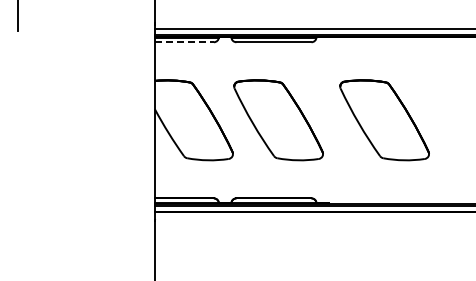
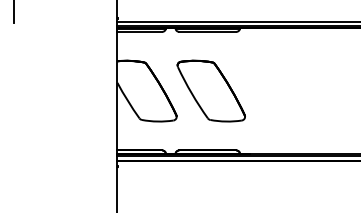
line: (184, 42) -> (139, 32), dashed -> solid
part: (384, 120) -> (291, 91), removed

